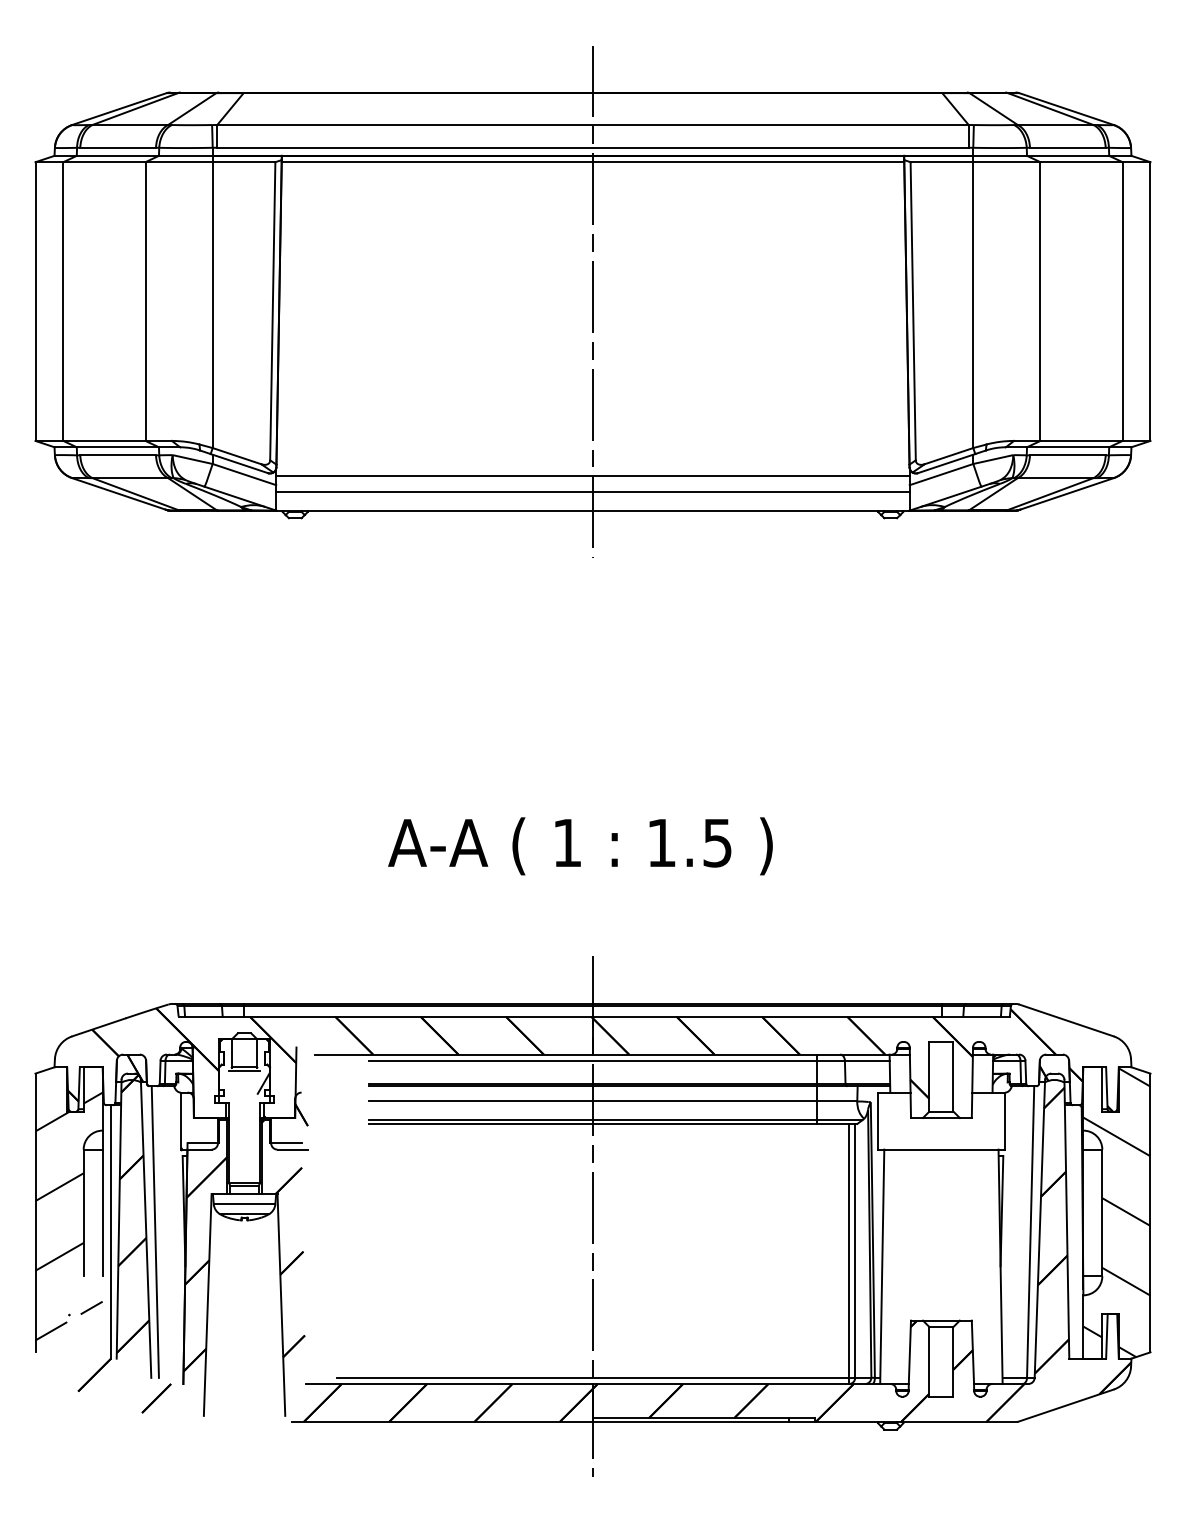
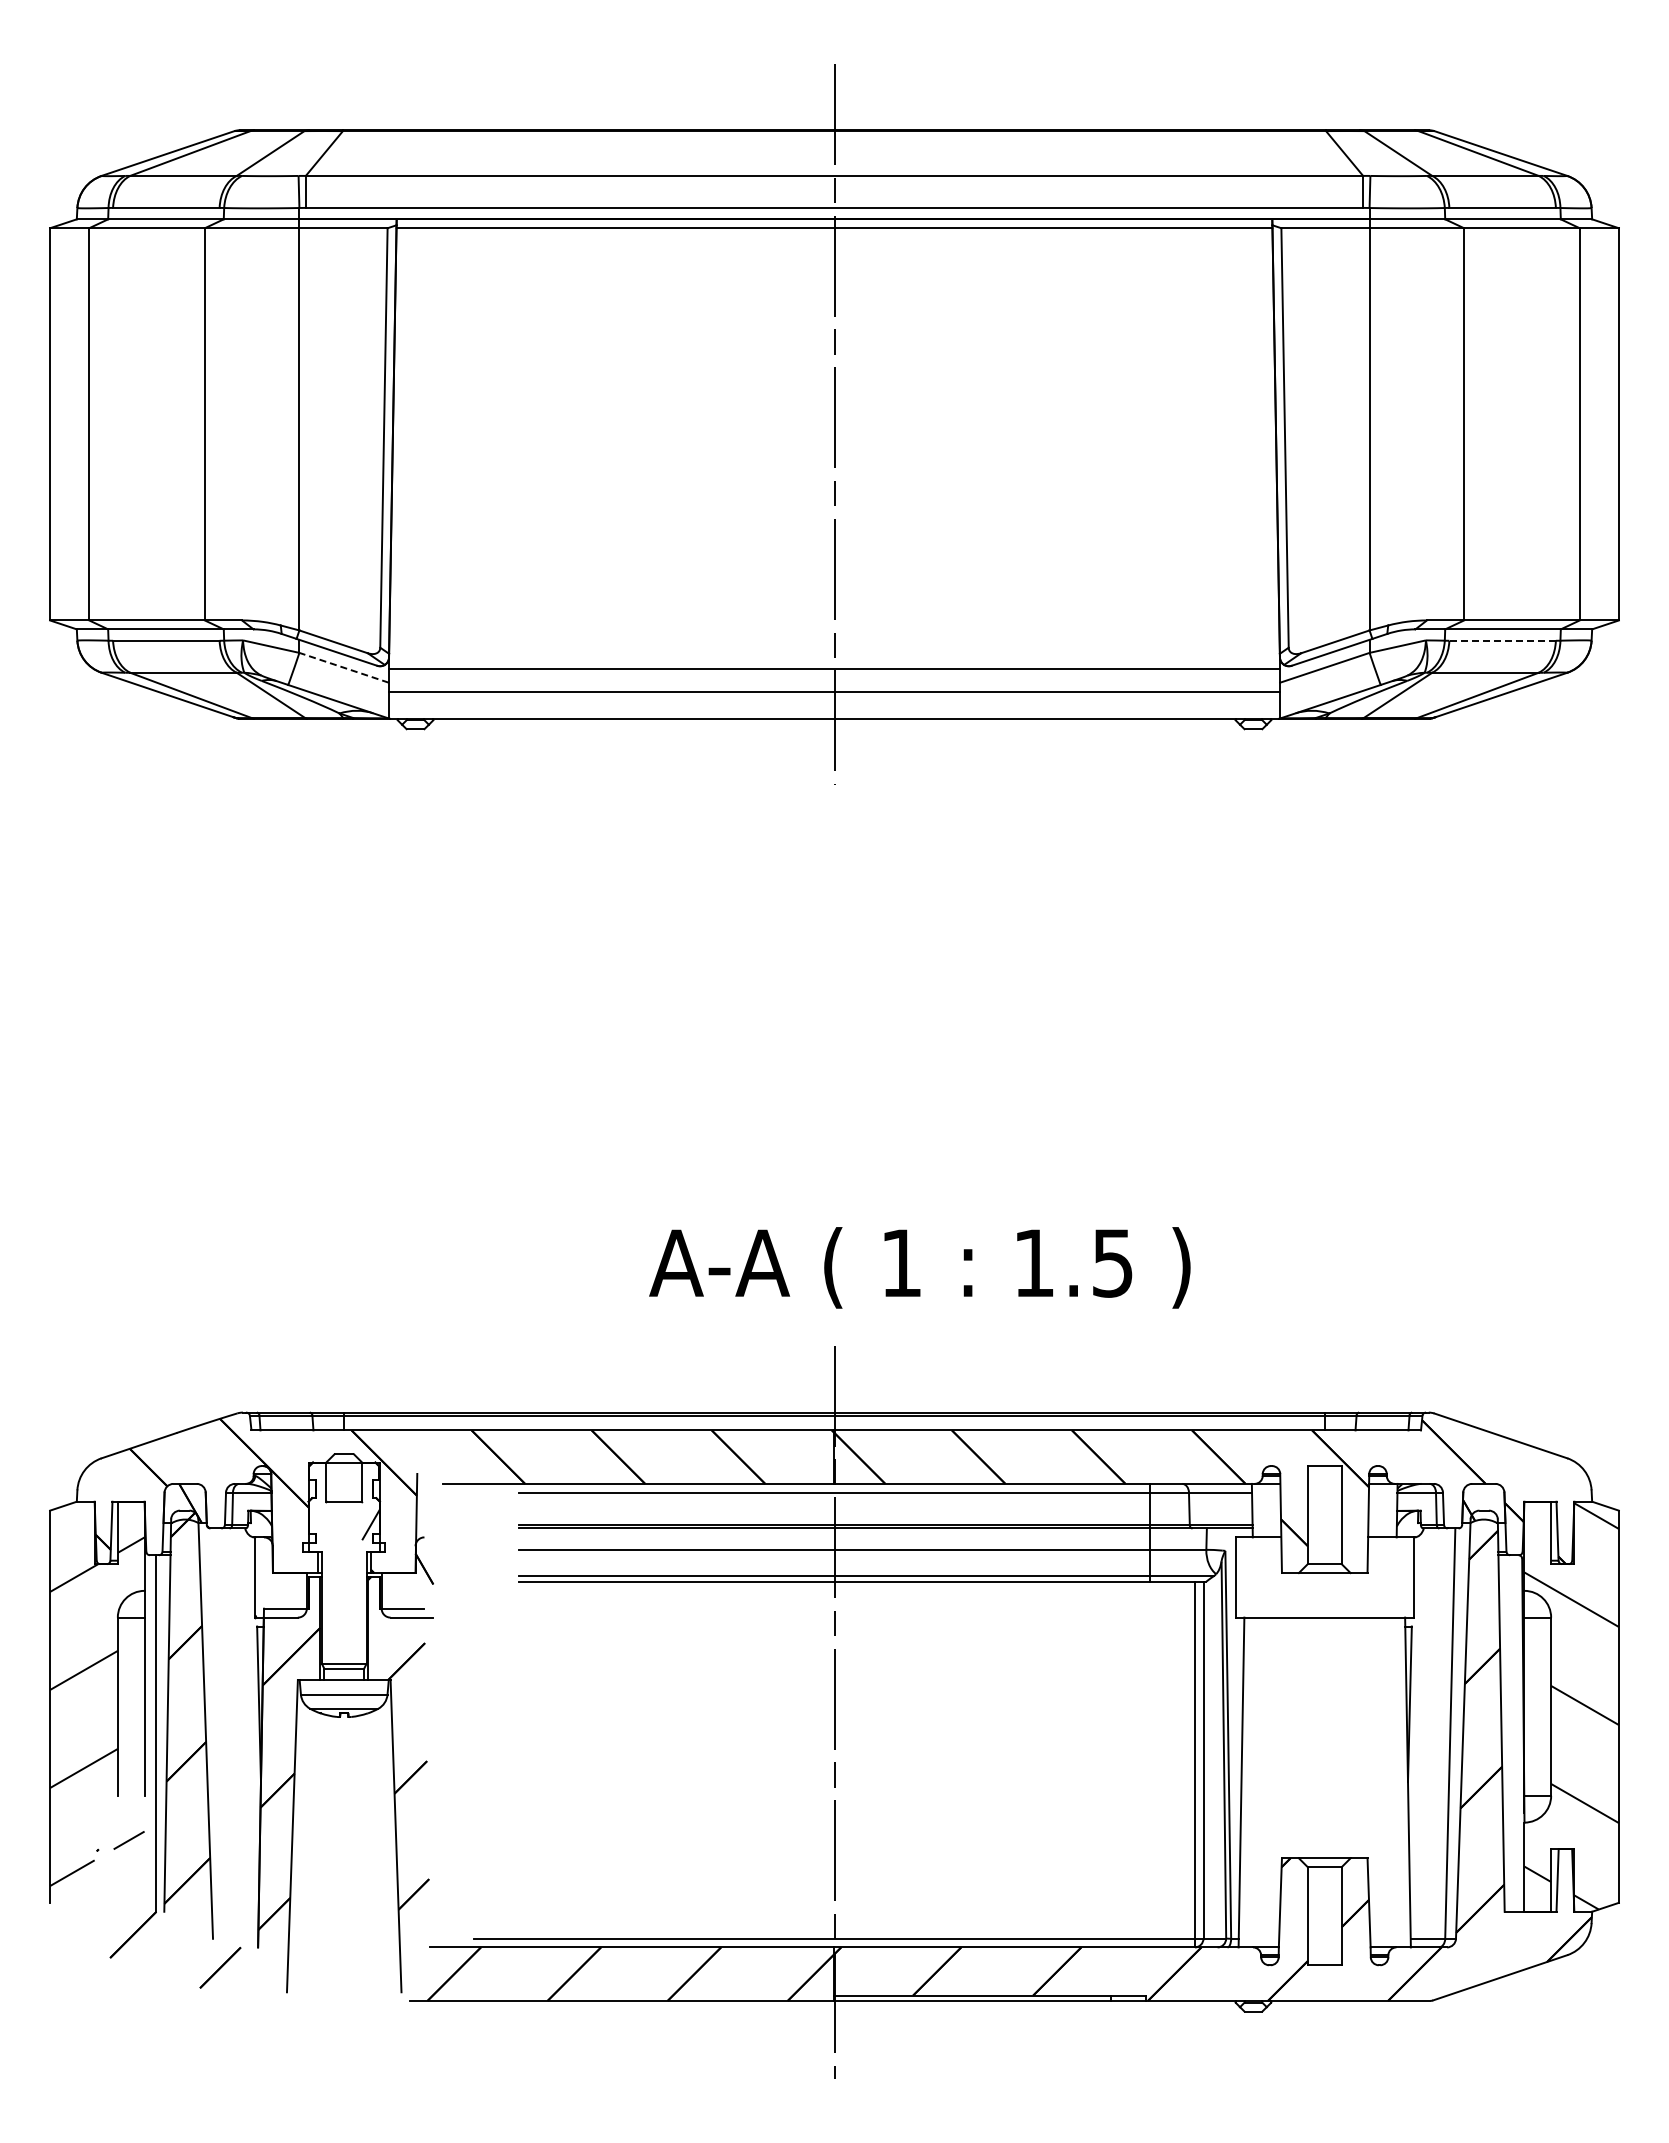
line: (1067, 455) -> (1502, 640), solid -> dashed
line: (244, 474) -> (343, 667), solid -> dashed
text: (580, 846) -> (919, 1267), moved
line: (244, 1070) -> (343, 1506), removed
line: (155, 1231) -> (218, 1733), removed

